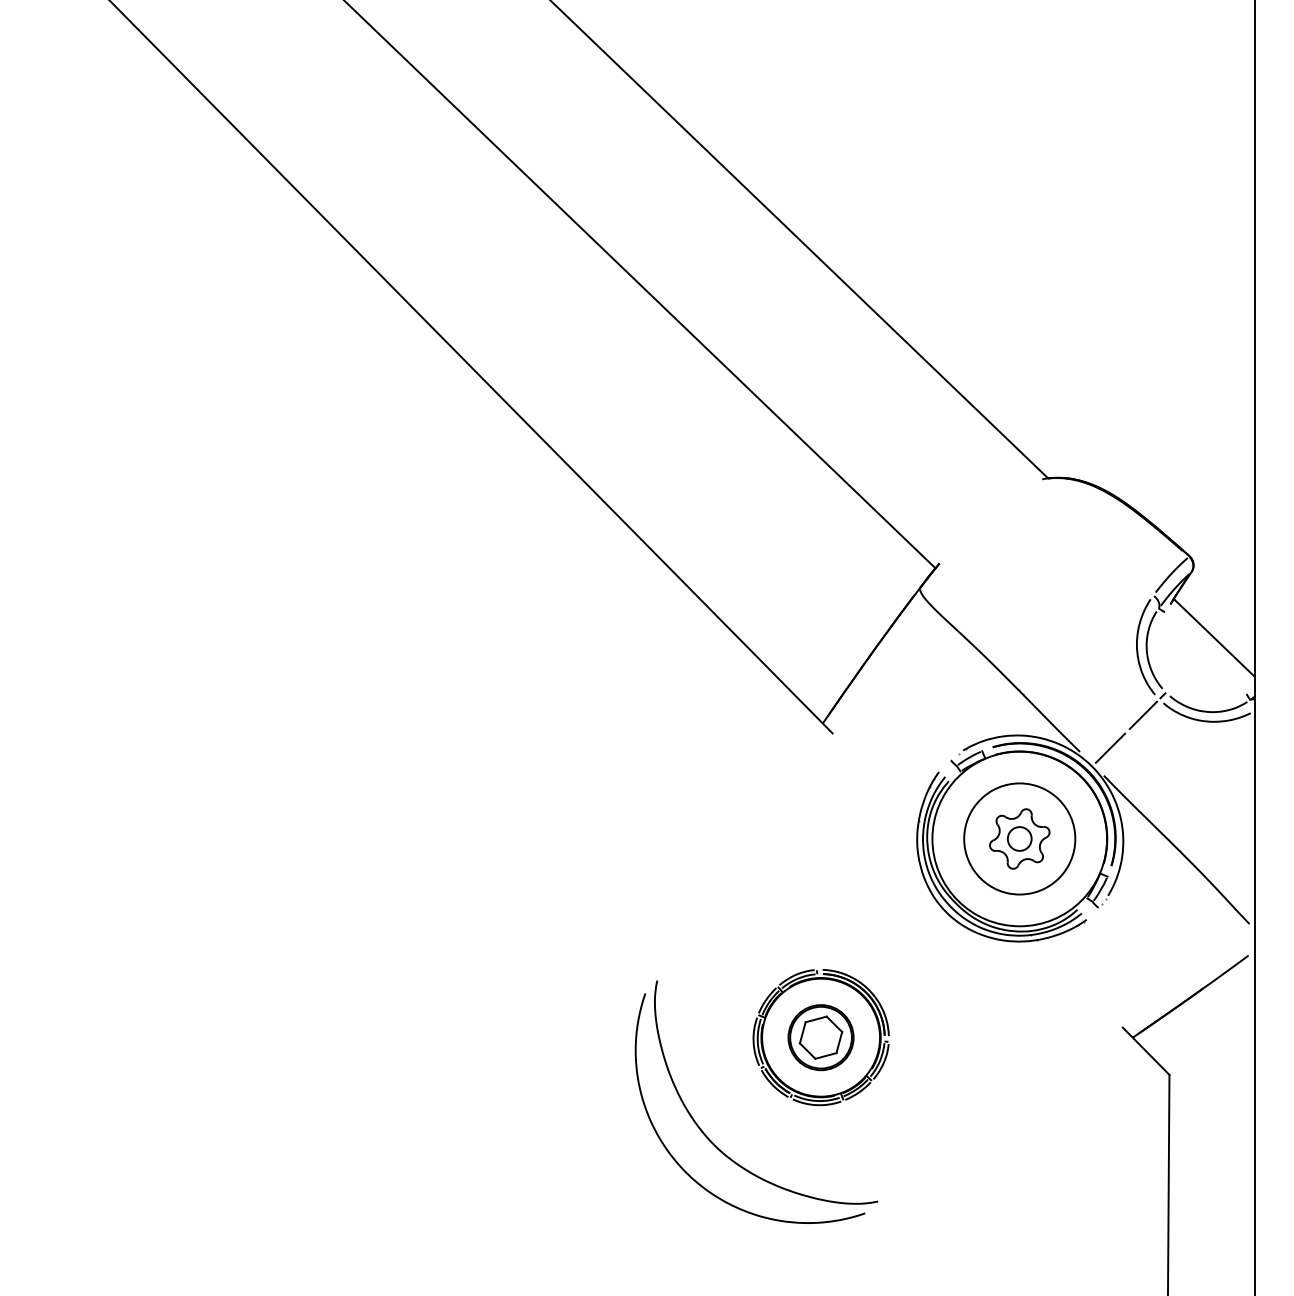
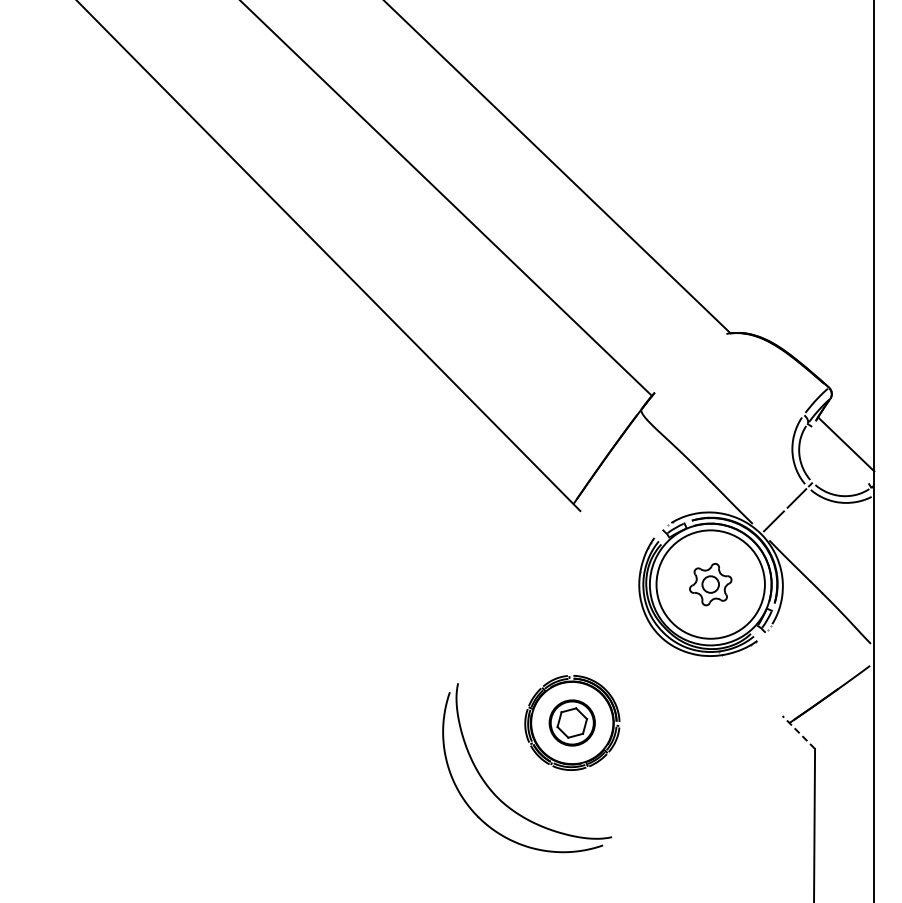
circle: (1019, 838) -> (710, 584), size x1.4
line: (1145, 1051) -> (798, 732), solid -> dashed

